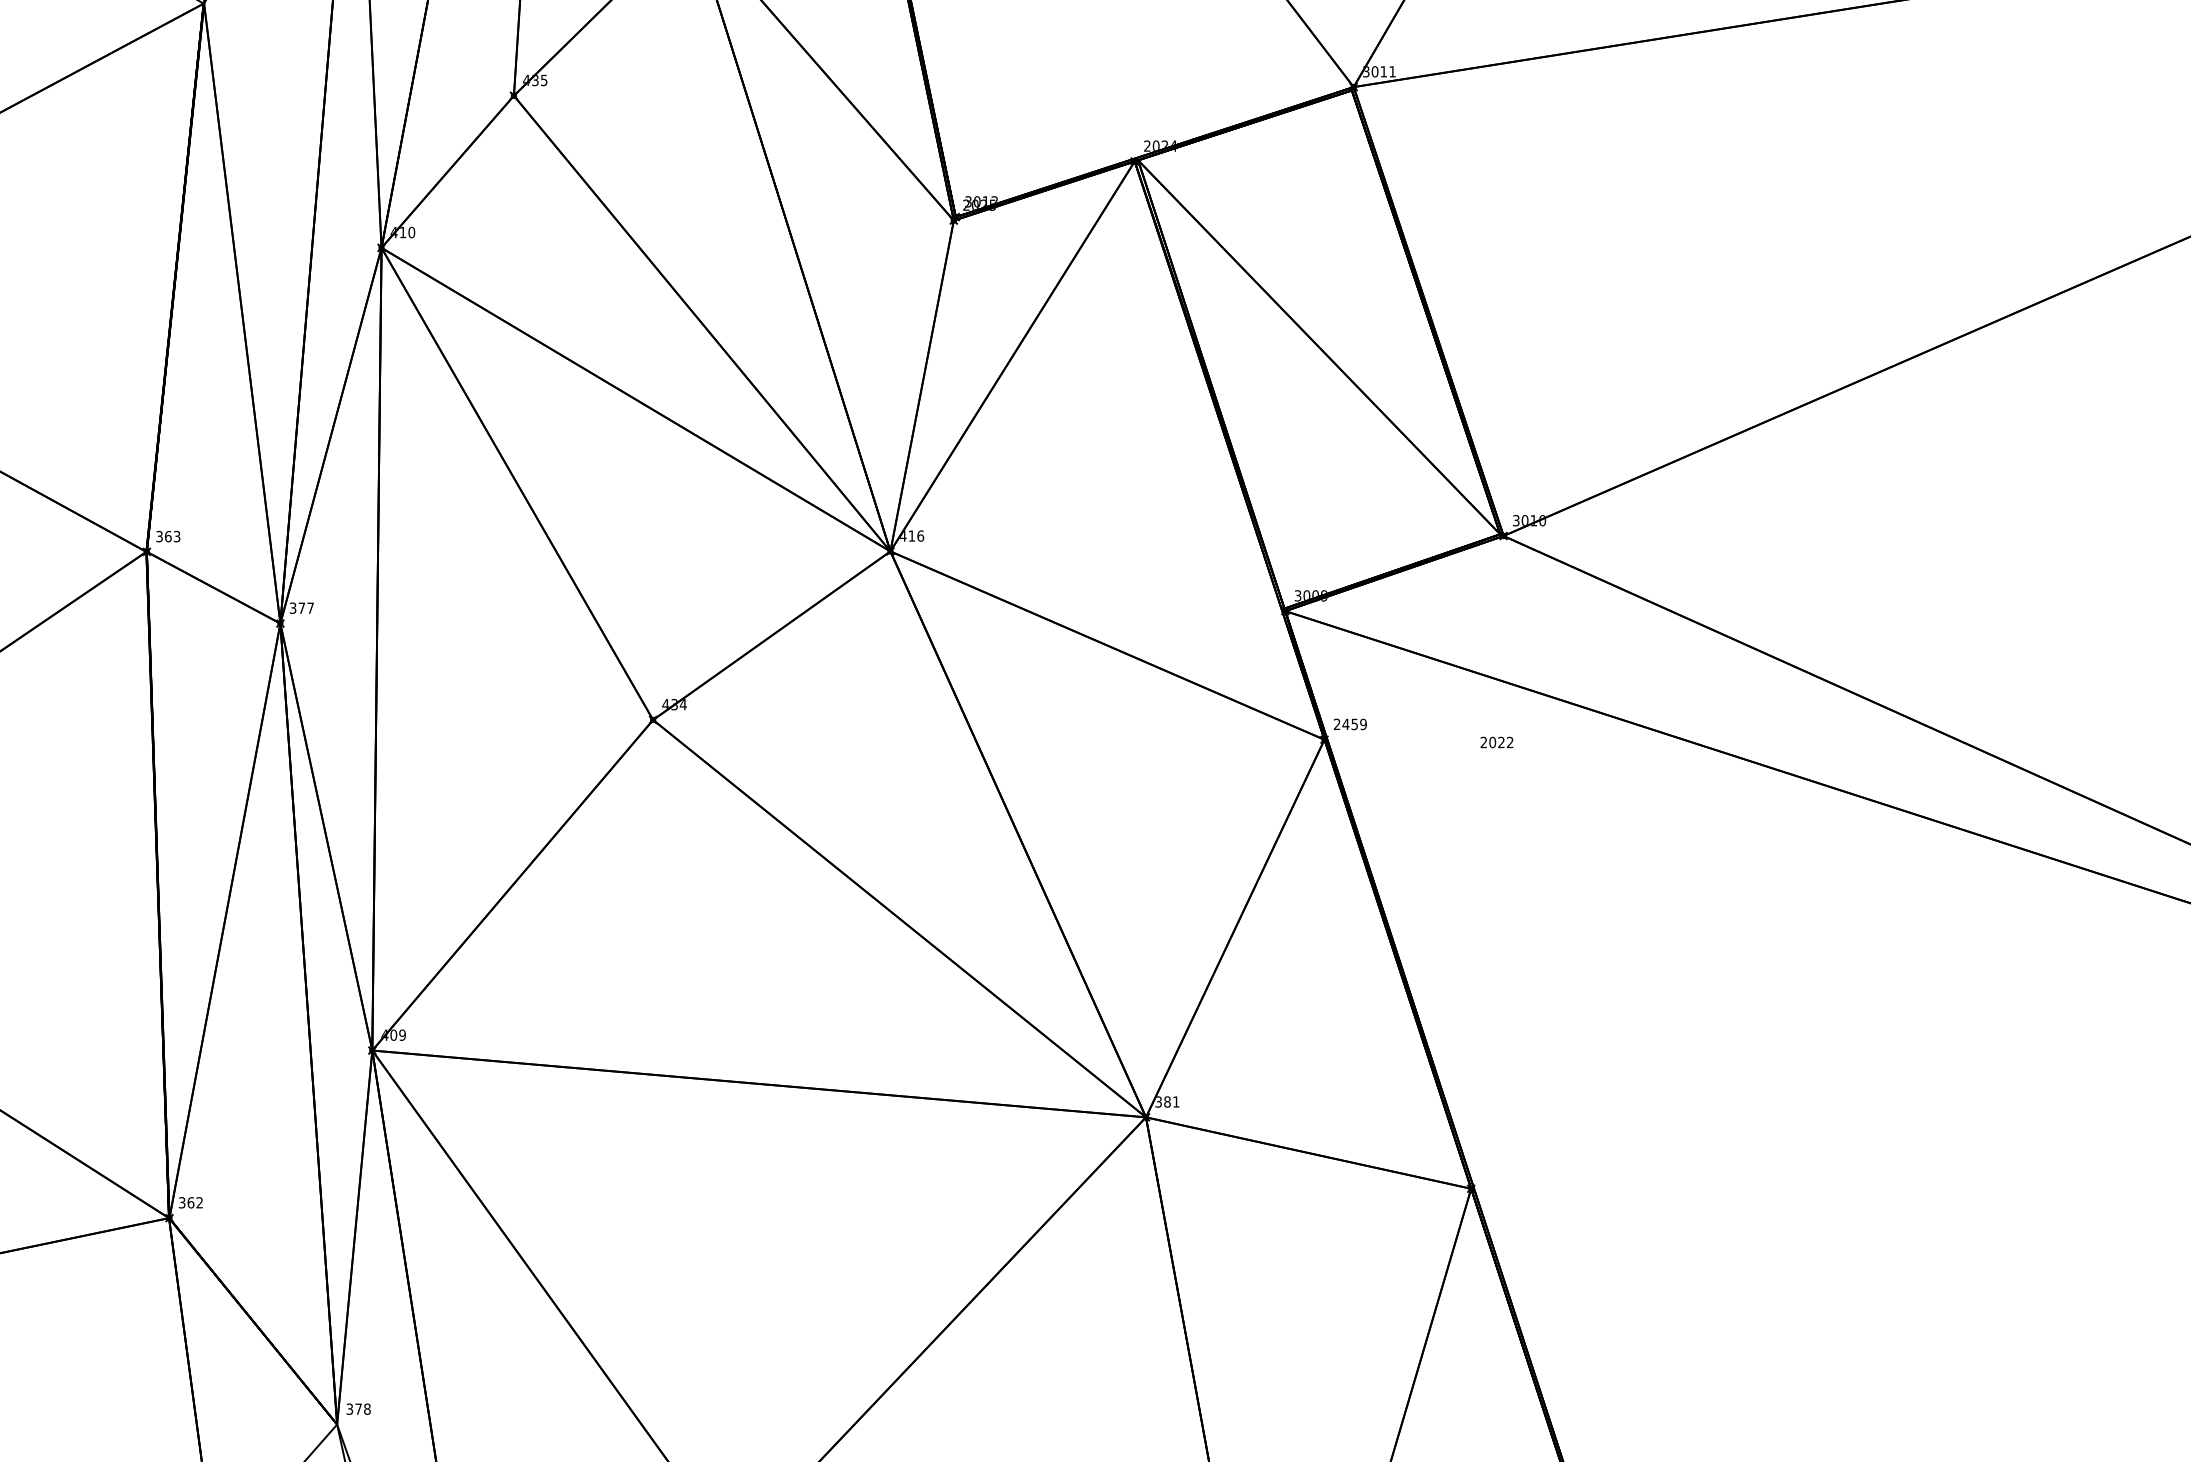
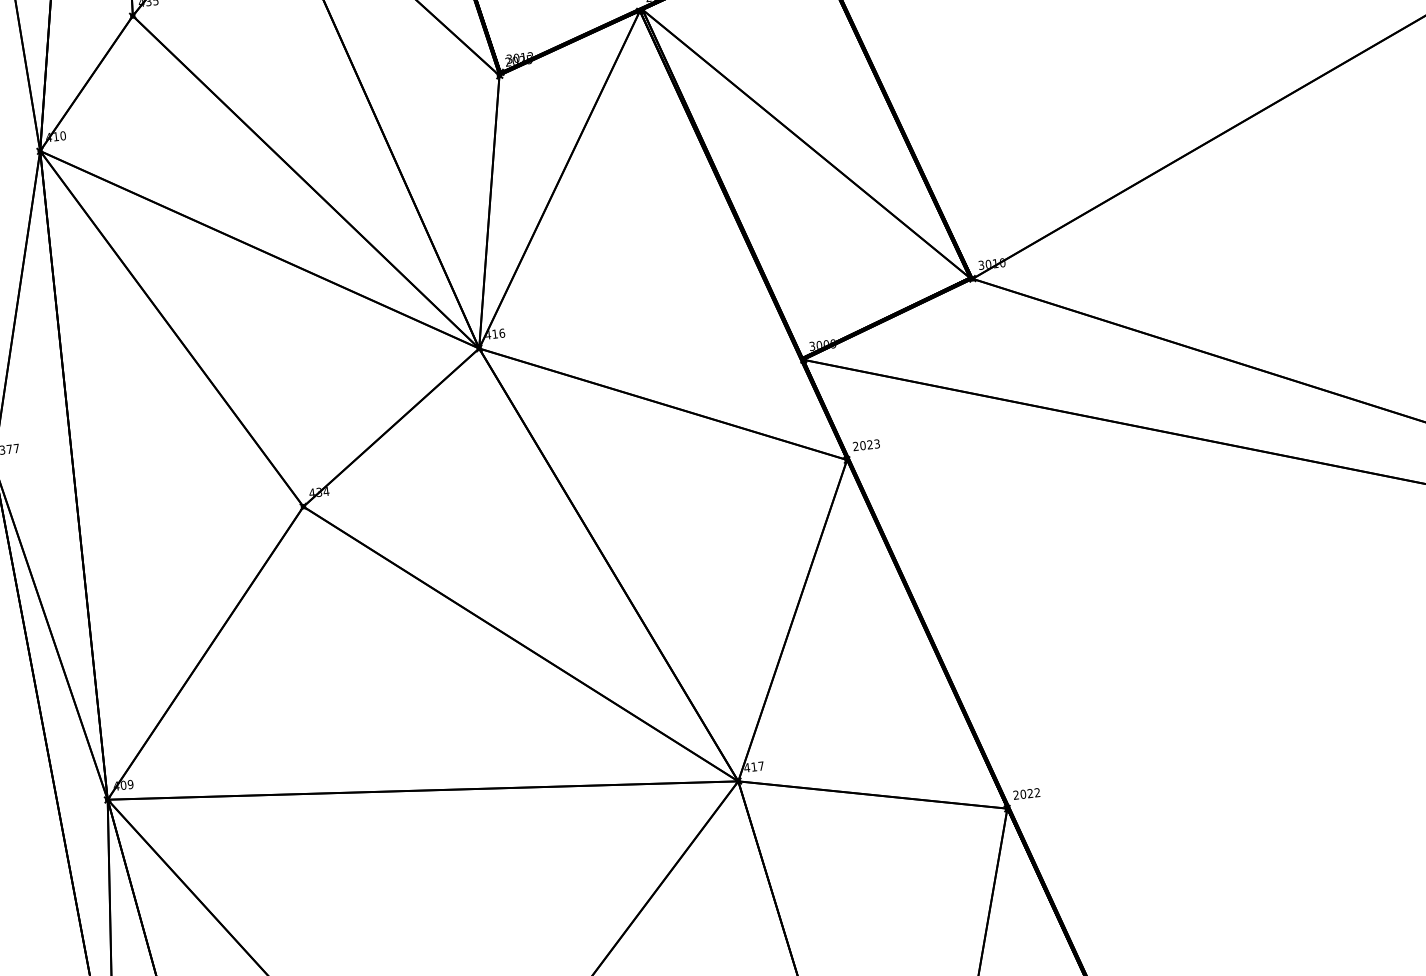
text: (1354, 724) -> (869, 444), 2459 -> 2023
text: (1496, 742) -> (1026, 793), moved
text: (1167, 1101) -> (754, 766), 381 -> 417

